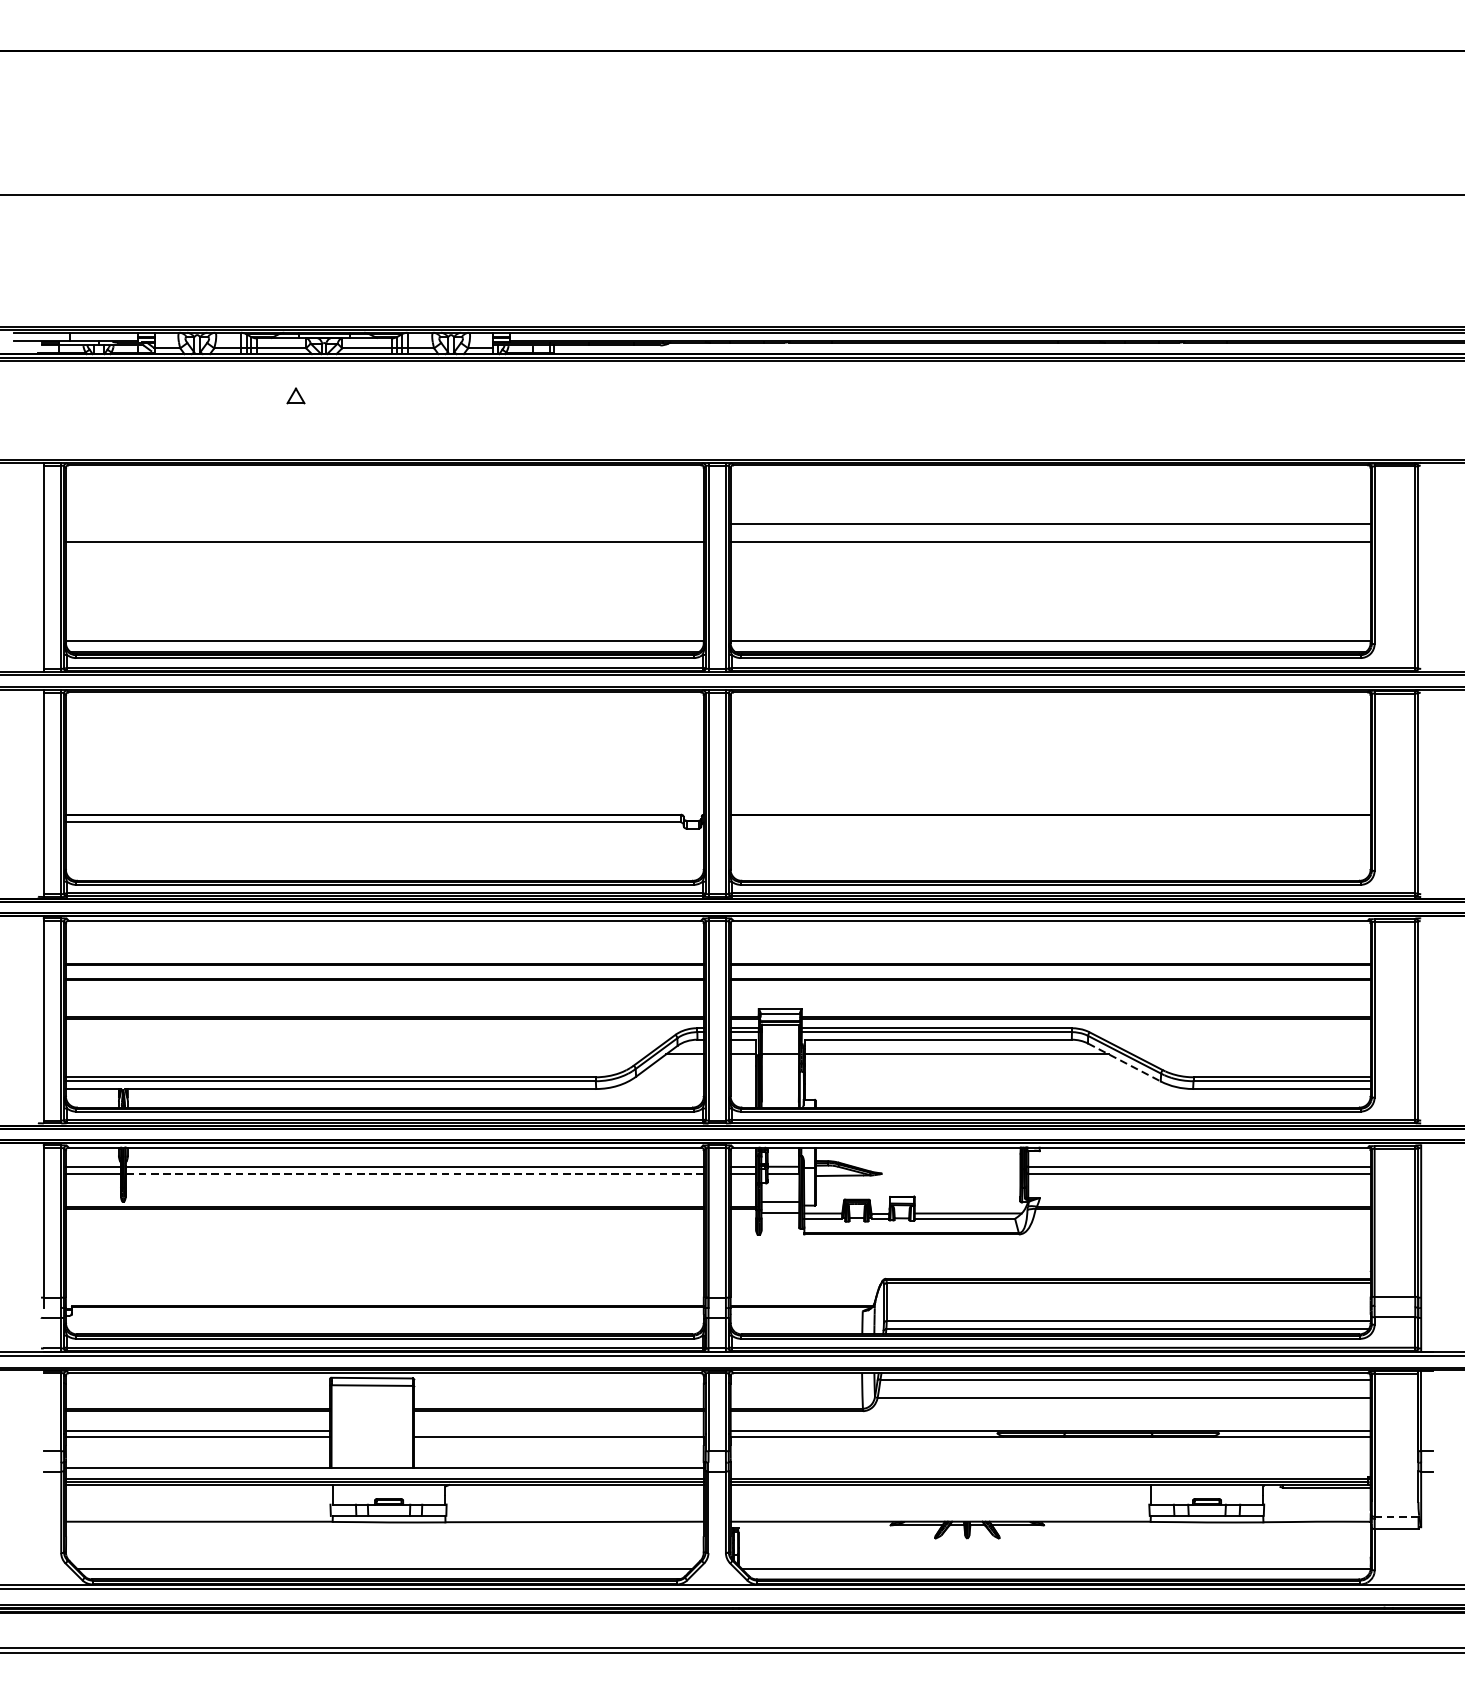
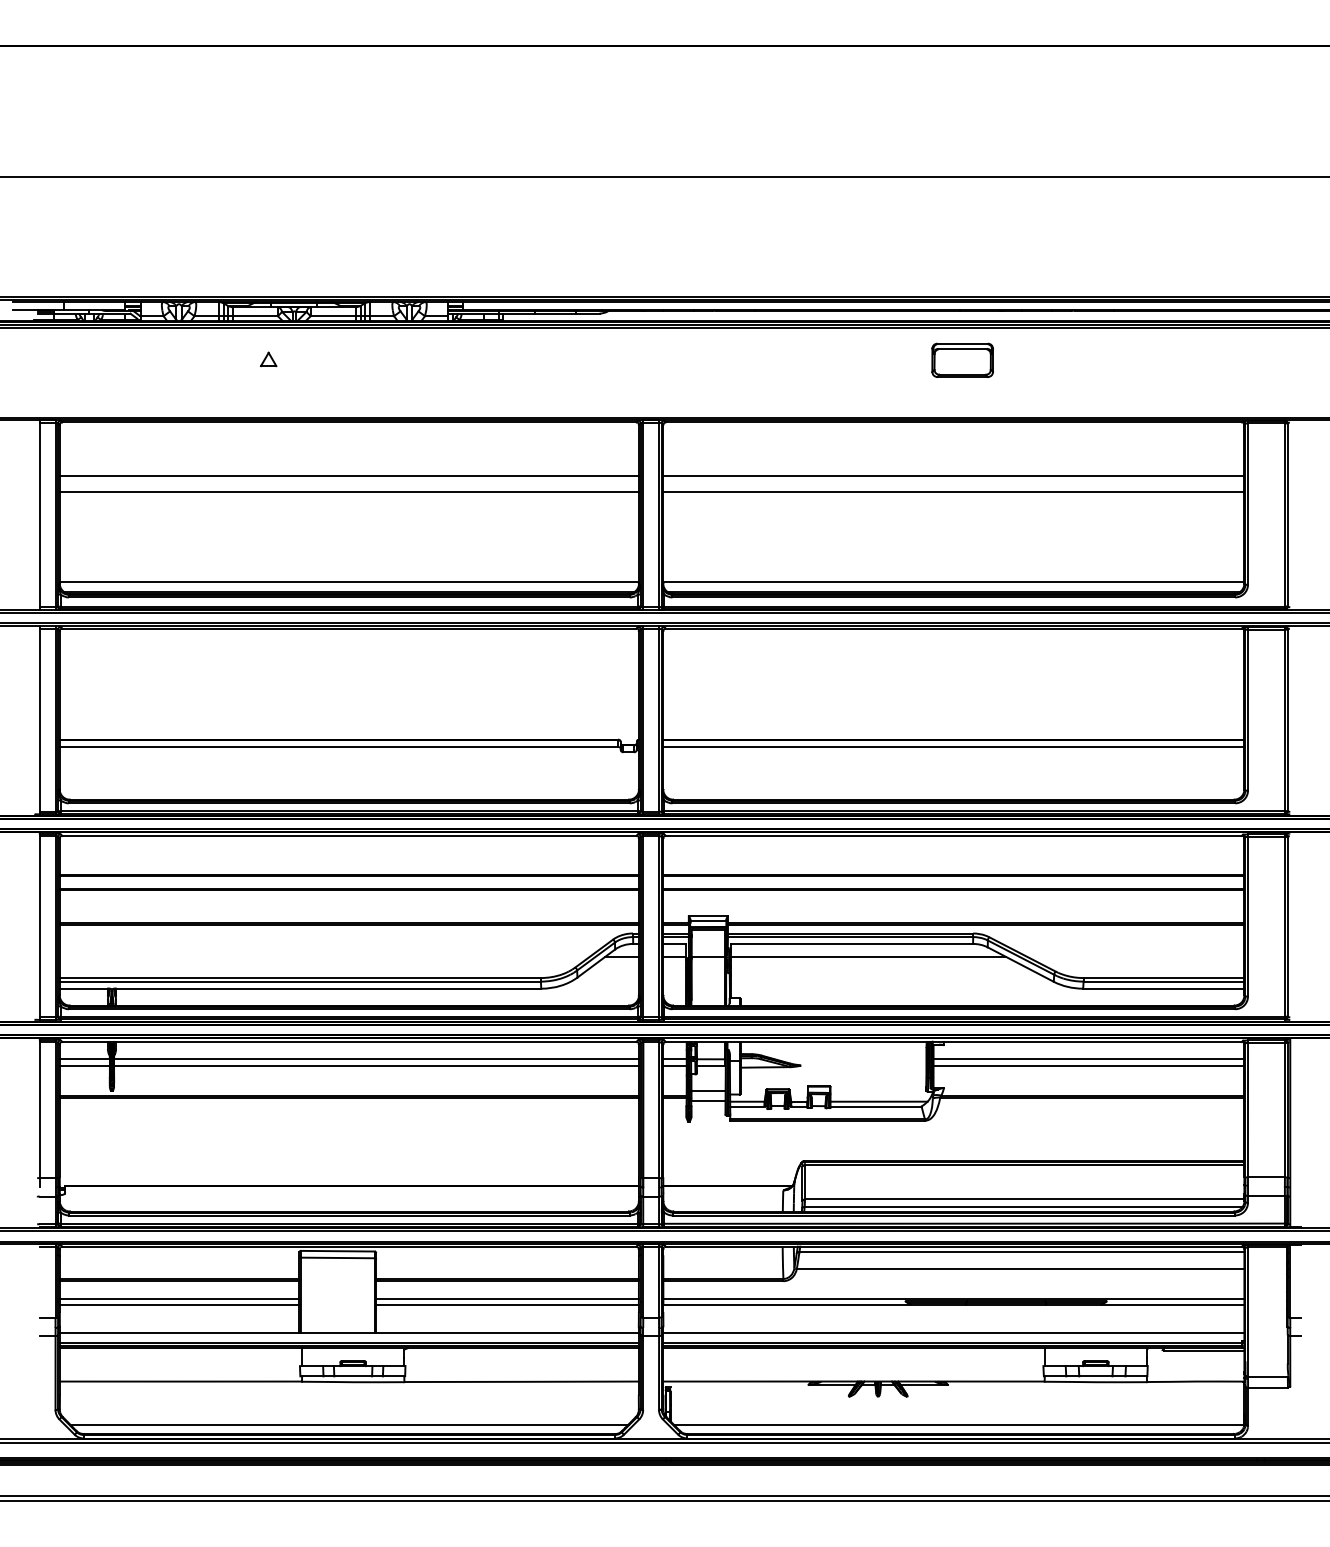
part: (1060, 397) -> (962, 360), added
line: (383, 524) -> (348, 476), added
line: (1050, 822) -> (953, 746), added
line: (1125, 1062) -> (1021, 964), dashed -> solid
line: (414, 1173) -> (376, 1065), dashed -> solid
line: (559, 1431) -> (507, 1299), added
line: (1050, 1467) -> (953, 1332), added
line: (1396, 1517) -> (1267, 1377), dashed -> solid

